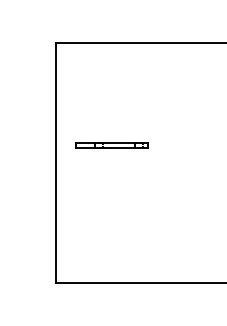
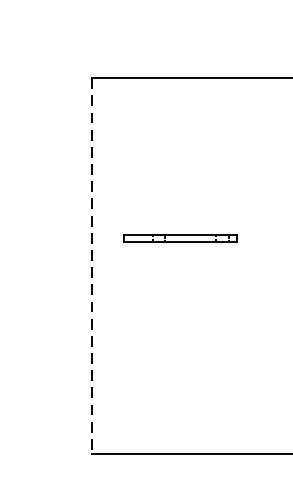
line: (55, 163) -> (91, 266), solid -> dashed

